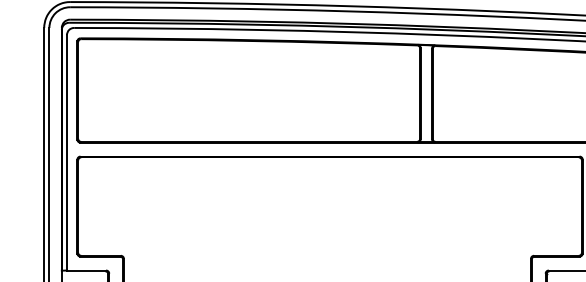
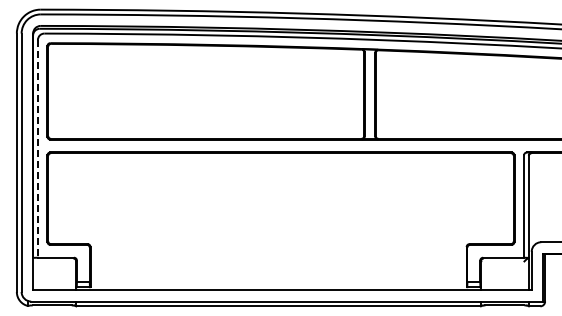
line: (66, 152) -> (37, 148), solid -> dashed

